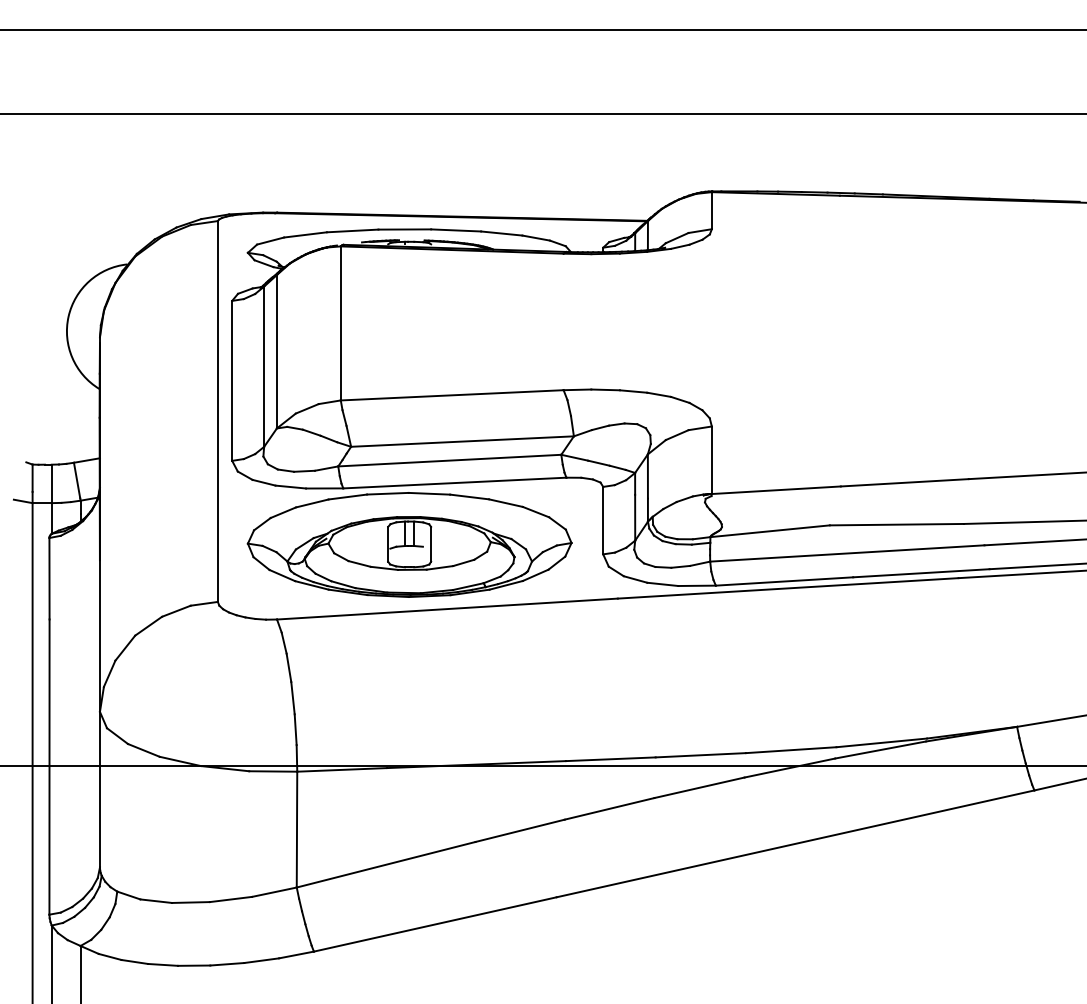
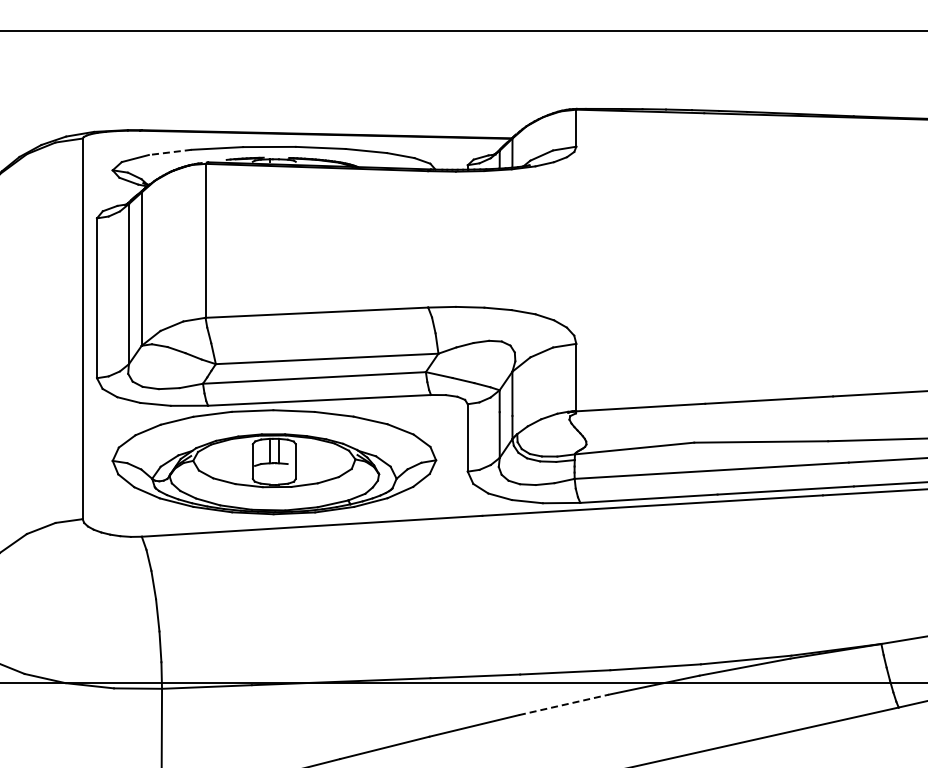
line: (305, 234) -> (170, 151), solid -> dashed
line: (699, 787) -> (563, 704), solid -> dashed

